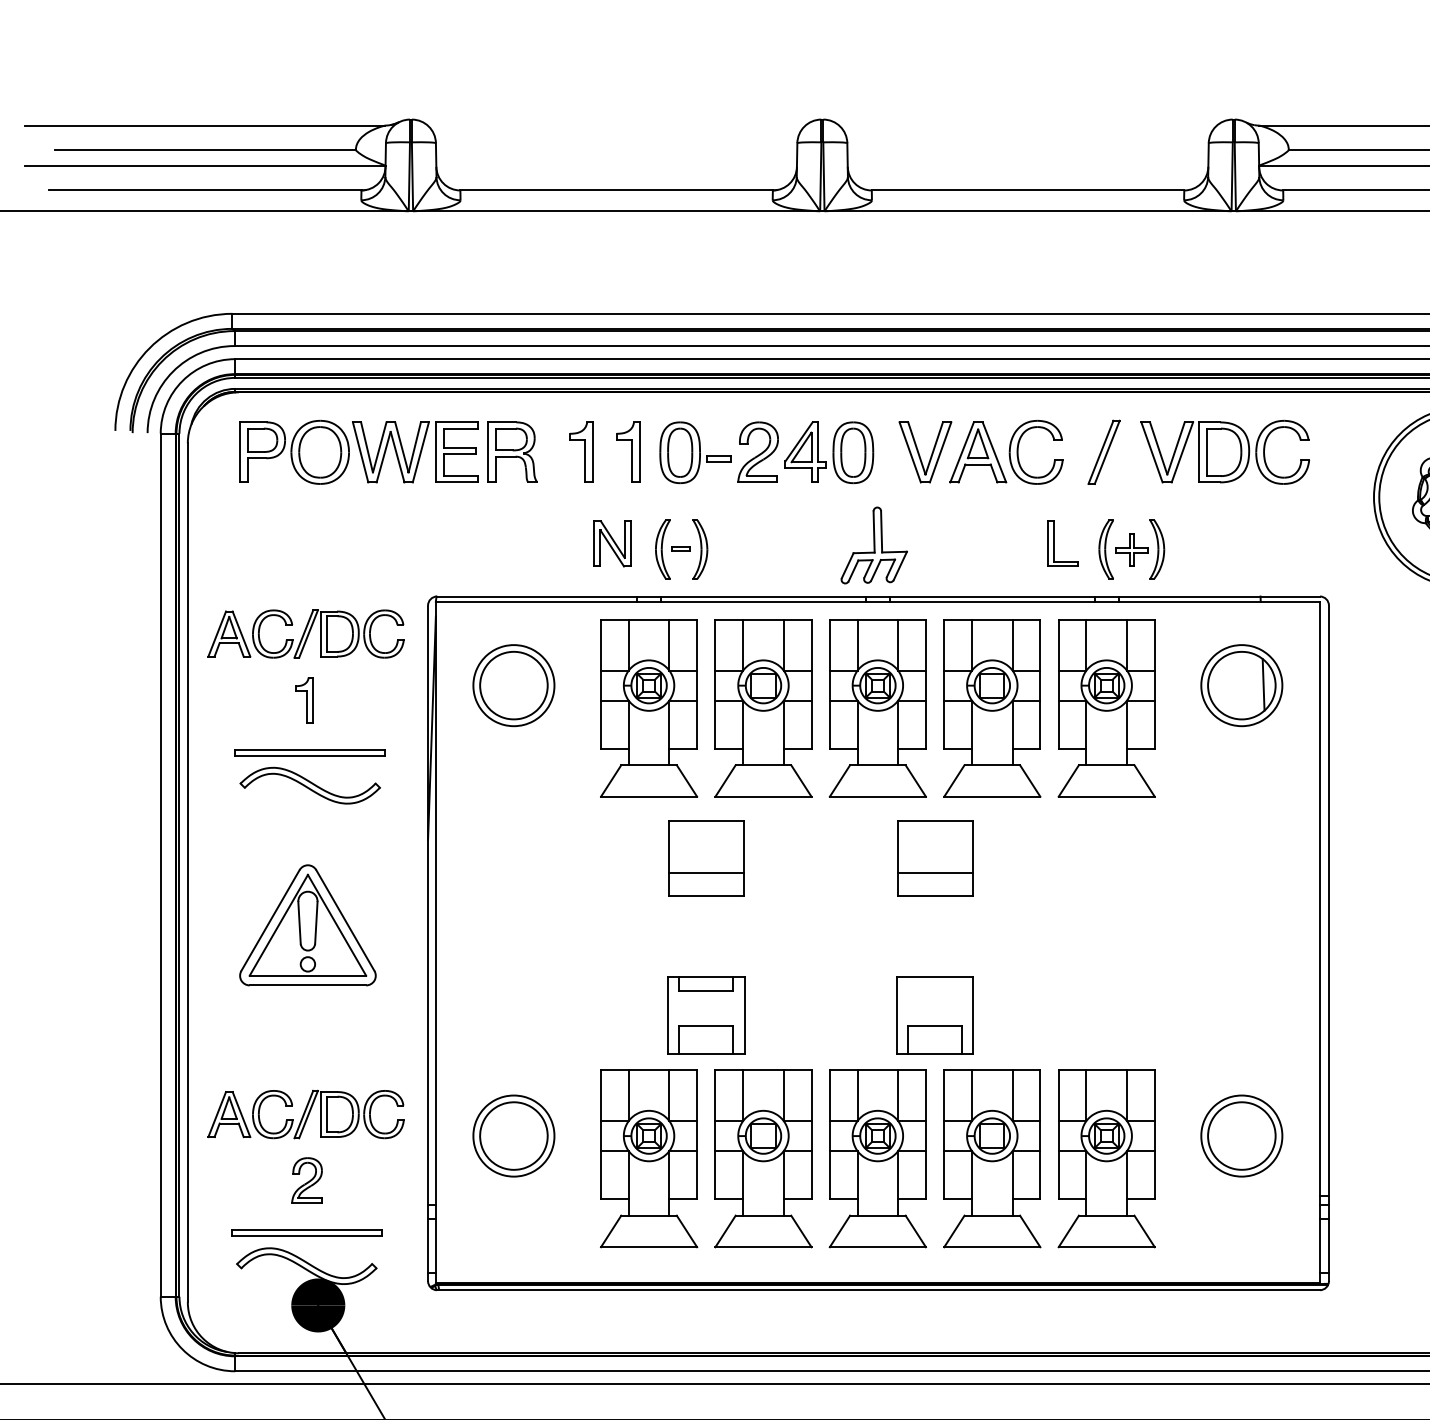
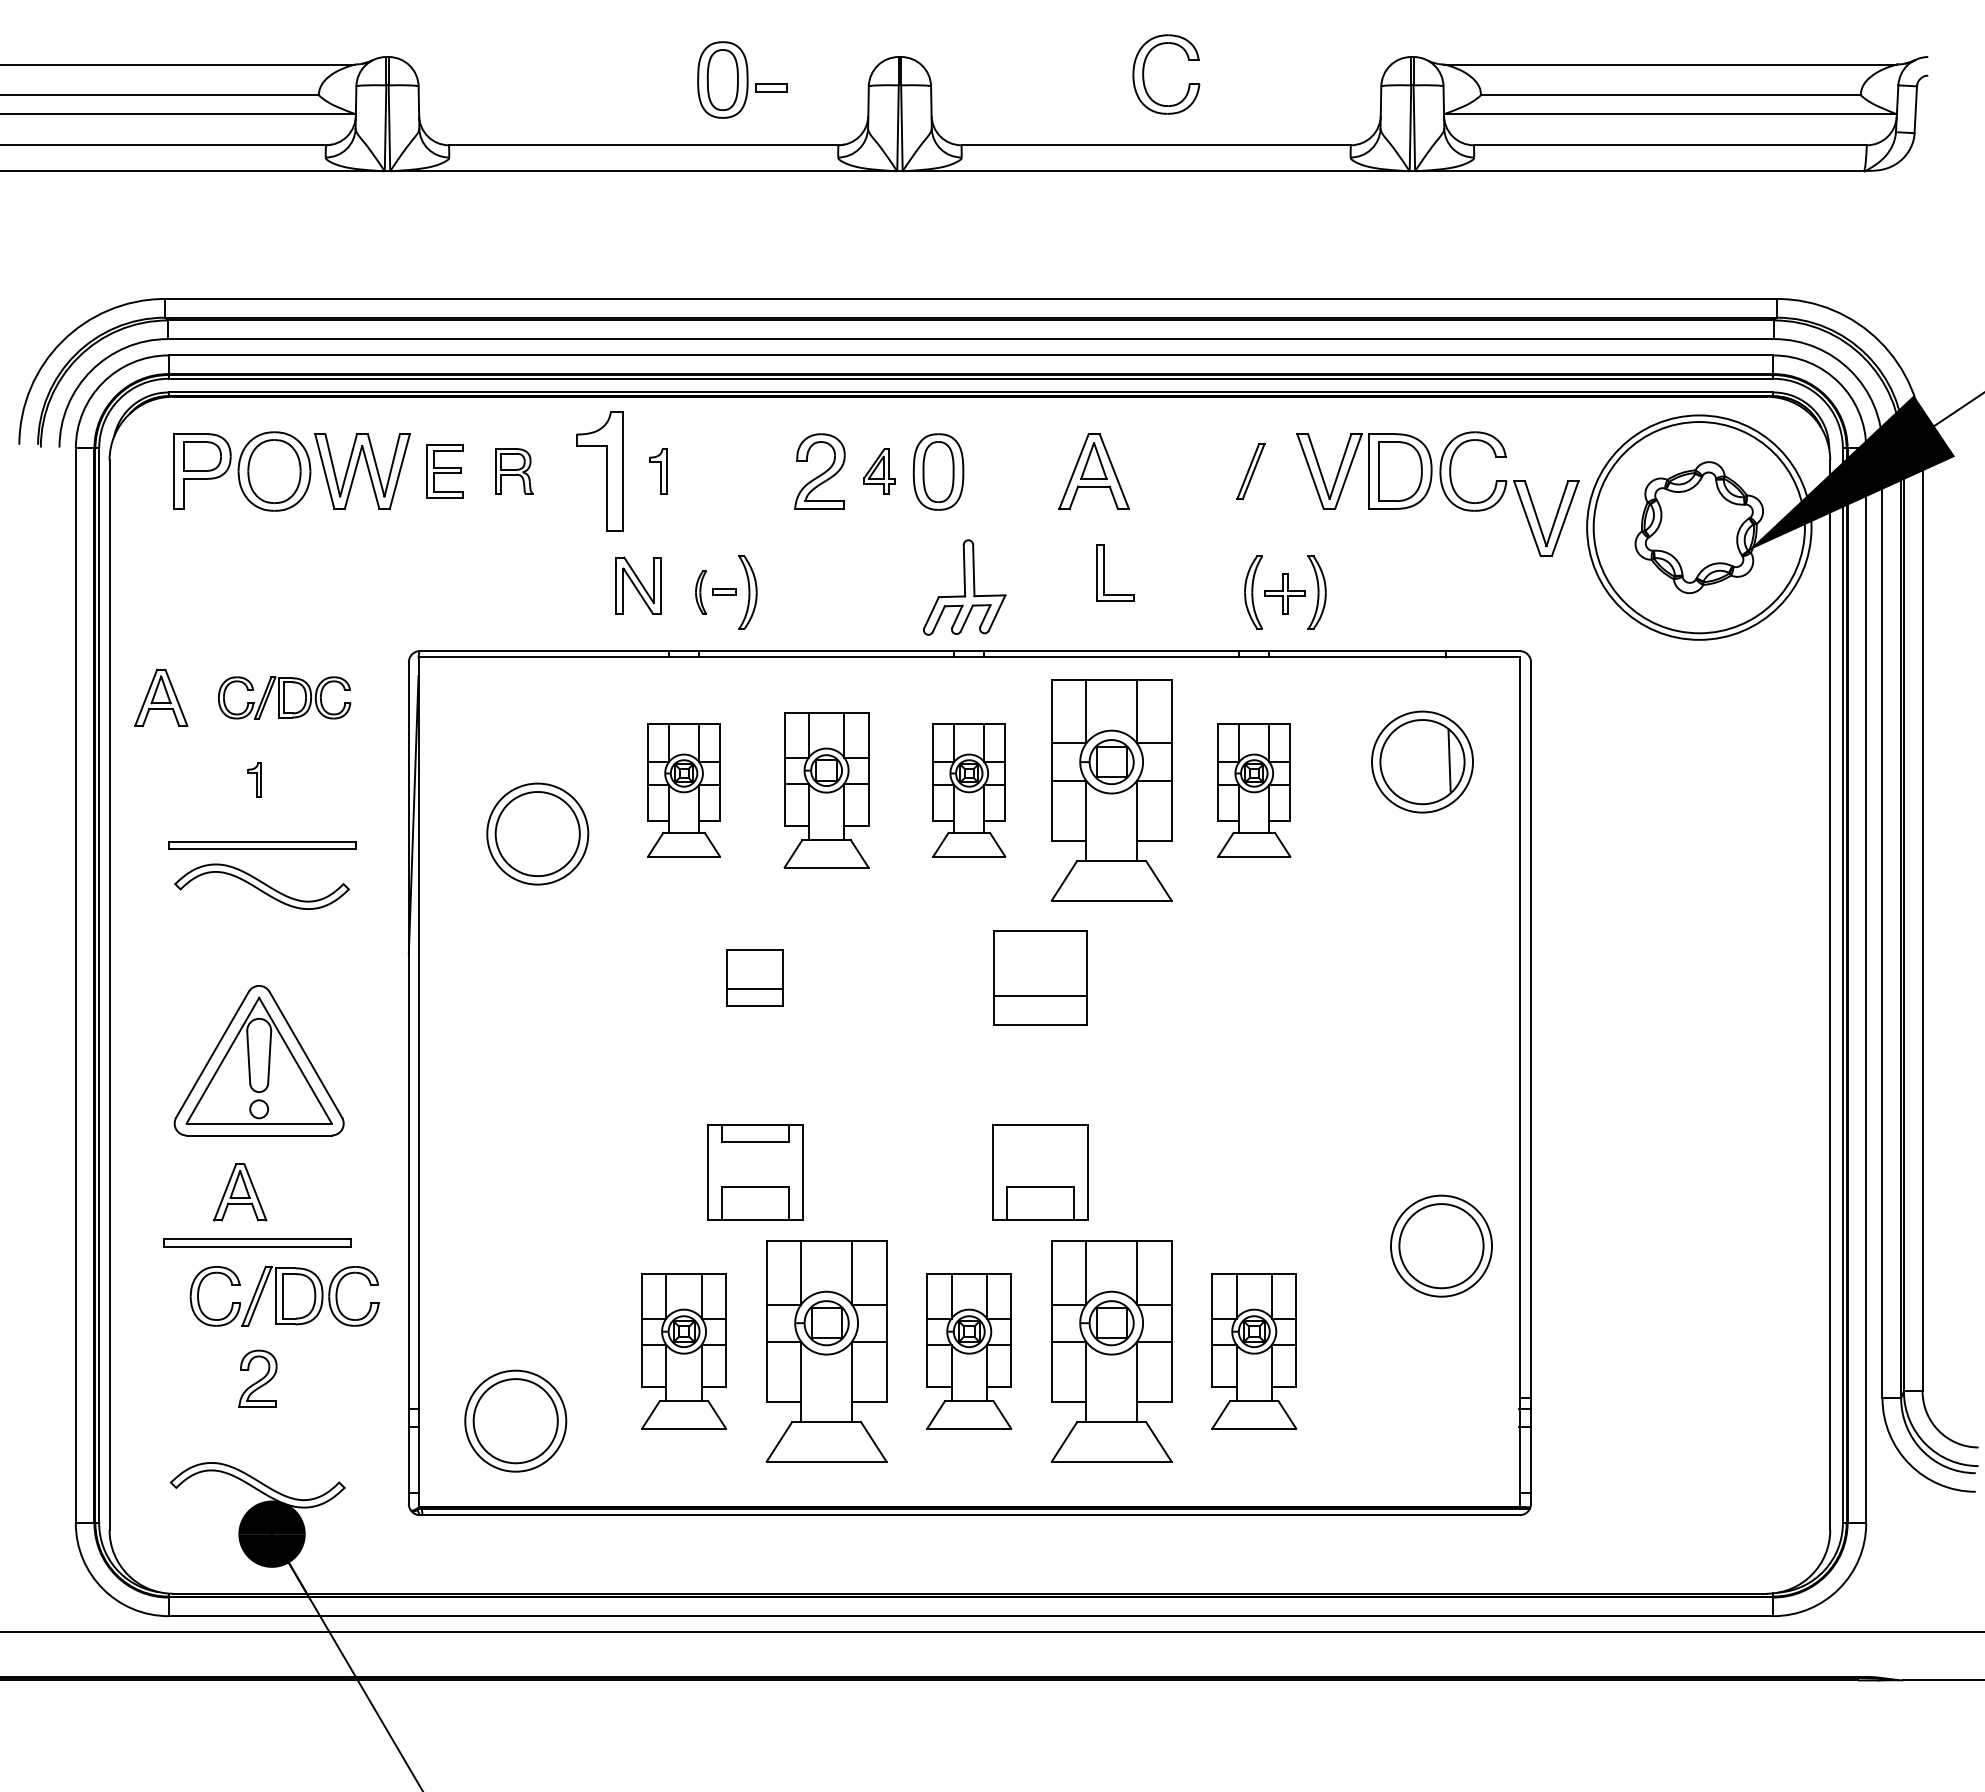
part: (456, 452) -> (444, 471), size x0.7
part: (512, 452) -> (513, 471), size x0.6
part: (581, 452) -> (600, 471), size x1.6
part: (628, 452) -> (658, 471), size x0.6
part: (695, 452) -> (742, 79), moved
part: (805, 452) -> (879, 471), size x0.6
part: (1103, 452) -> (1250, 471), size x0.7
part: (1018, 453) -> (1144, 75), moved
part: (919, 454) -> (1539, 521), moved
part: (1054, 543) -> (1104, 572), moved
part: (662, 549) -> (700, 592), size x0.6
part: (328, 633) -> (284, 697), size x0.7
part: (513, 685) -> (537, 833), moved
part: (304, 699) -> (254, 779), size x0.6
part: (648, 708) -> (683, 790), size x0.6
part: (763, 708) -> (826, 790), size x0.7
part: (878, 708) -> (969, 790), size x0.6
part: (1106, 708) -> (1254, 790), size x0.6
part: (706, 858) -> (755, 977), size x0.6
part: (229, 1114) -> (240, 1192), moved
part: (513, 1135) -> (515, 1420), moved
part: (1241, 1135) -> (1441, 1245), moved
part: (648, 1158) -> (683, 1351), size x0.7
part: (878, 1158) -> (969, 1351), size x0.7
part: (1106, 1158) -> (1254, 1351), size x0.7
part: (306, 1232) -> (257, 1242), moved

